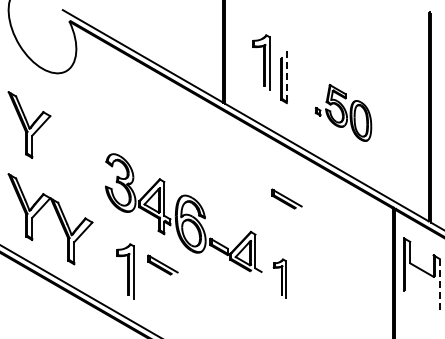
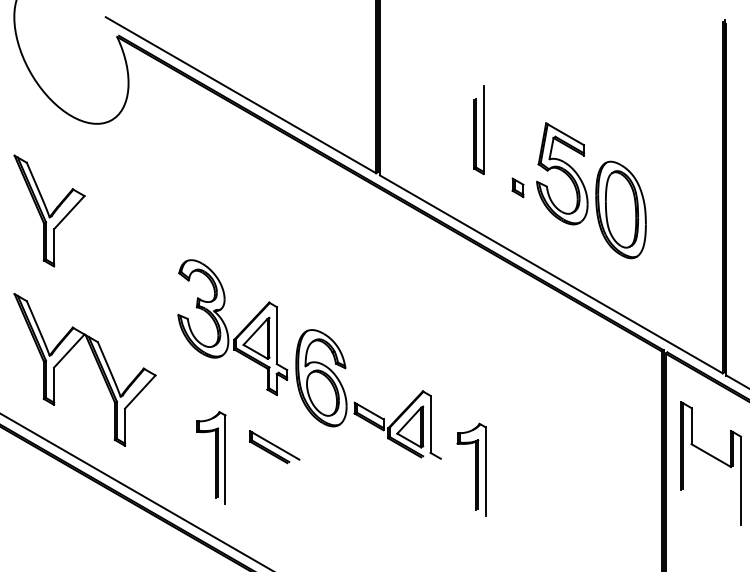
part: (261, 62) -> (440, 105), removed
line: (286, 77) -> (482, 130), dashed -> solid
part: (343, 112) -> (579, 189), size x1.43
part: (286, 198) -> (482, 334), removed
part: (279, 278) -> (471, 469), size x1.43
line: (439, 285) -> (740, 481), dashed -> solid

